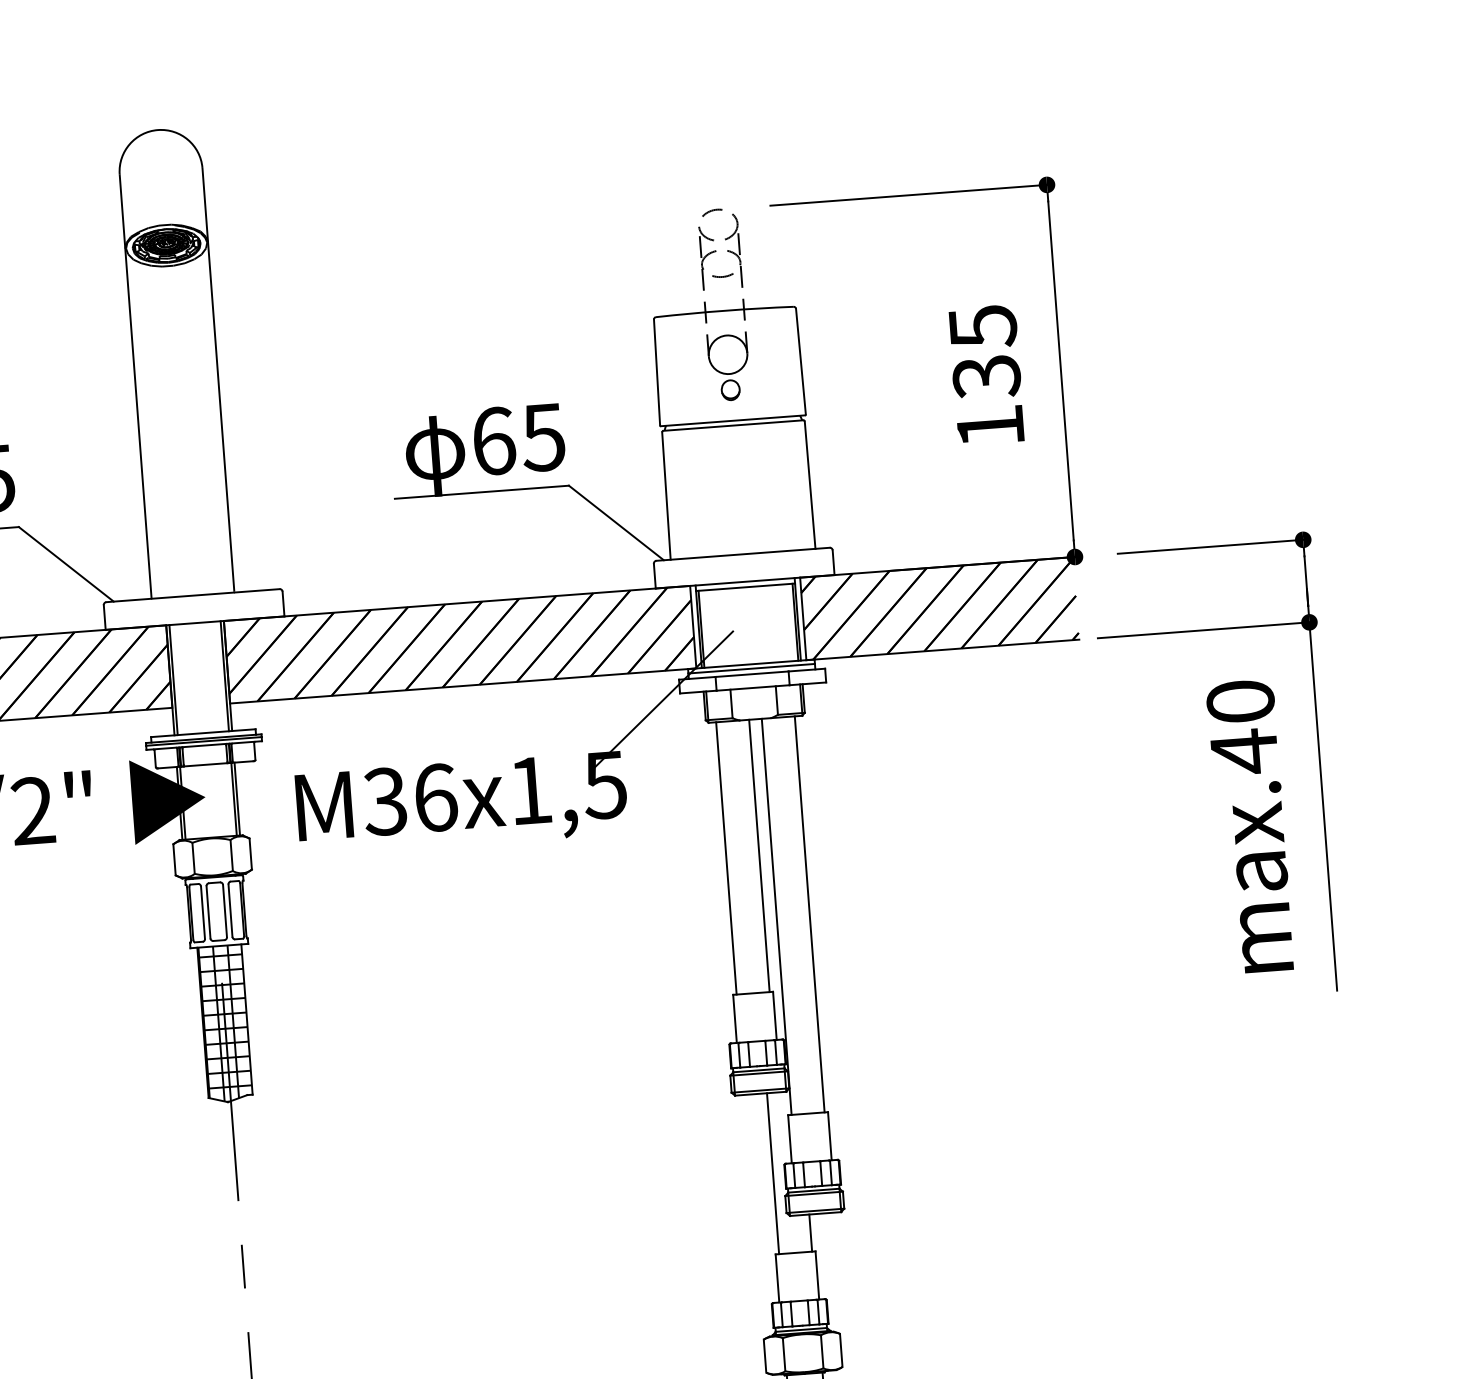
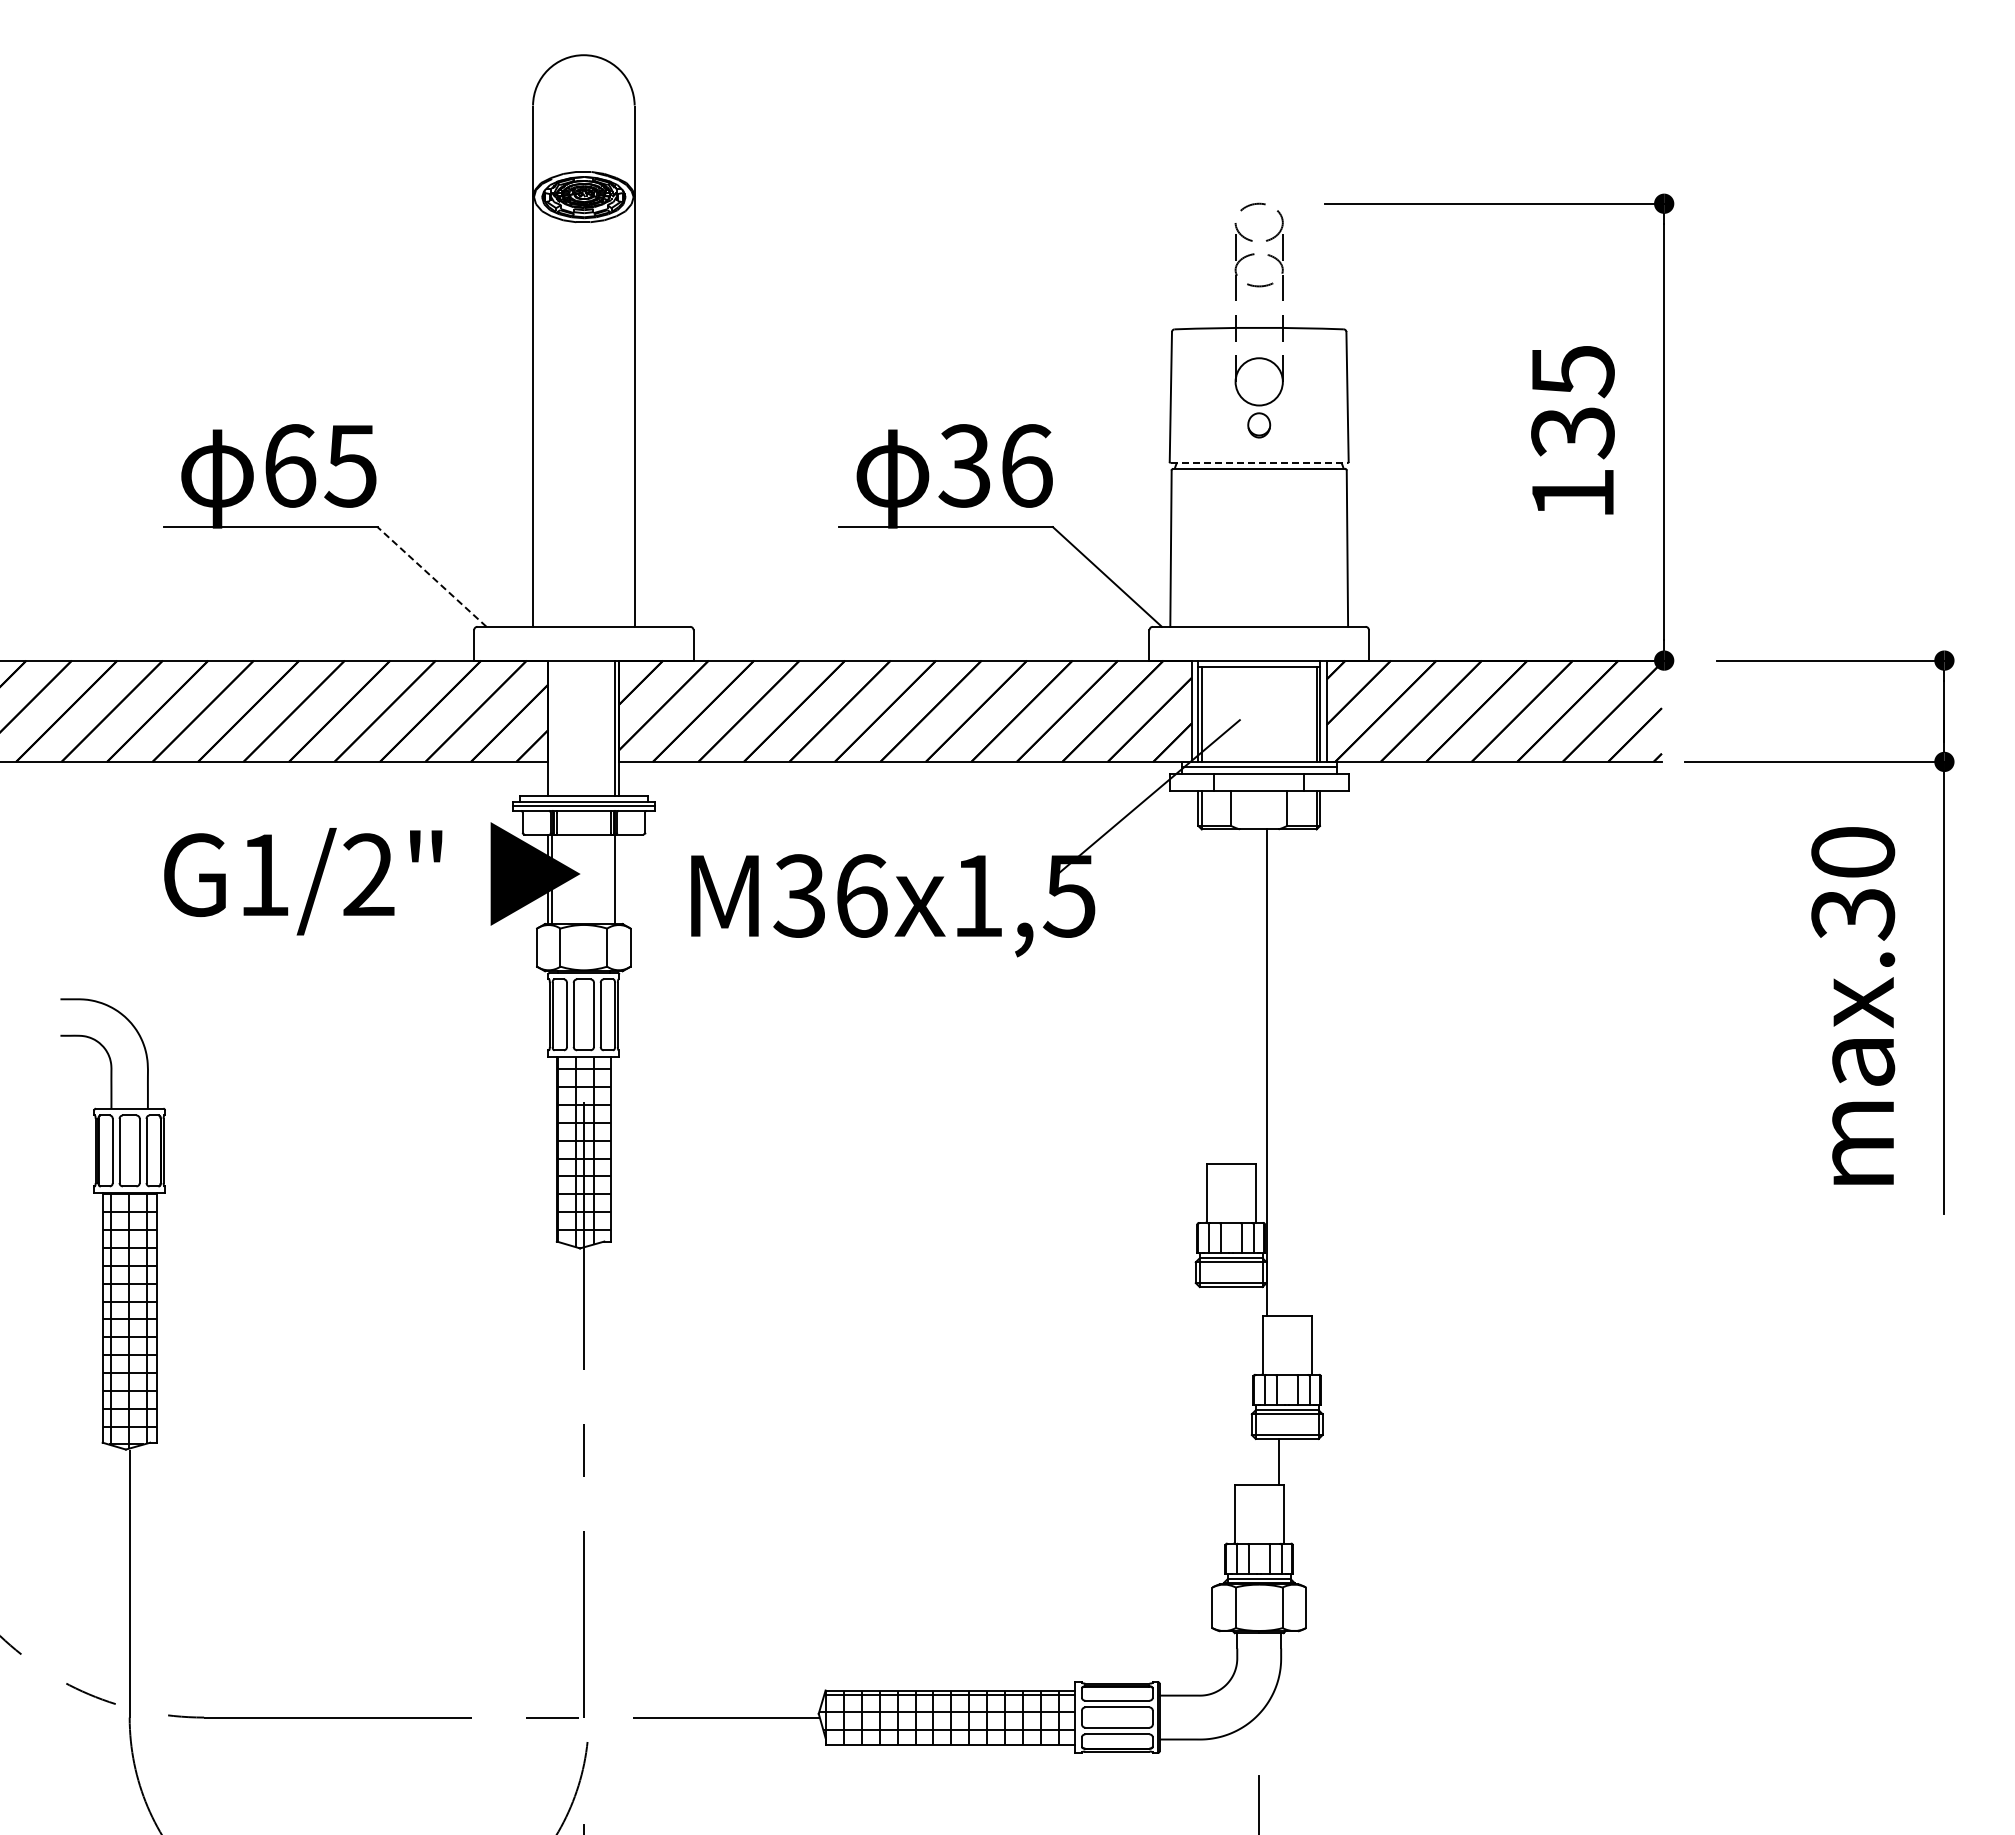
line: (733, 420) -> (1259, 462), solid -> dashed
text: (518, 439) -> (995, 465), 65 -> 36
line: (66, 563) -> (432, 576), solid -> dashed
line: (173, 679) -> (552, 727), removed
text: (1244, 752) -> (1853, 914), max.40 -> max.30
line: (237, 799) -> (619, 879), removed
line: (759, 855) -> (1251, 996), removed
line: (726, 858) -> (1210, 996), removed
line: (809, 914) -> (1307, 1072), removed
line: (772, 1173) -> (1238, 1385), removed

